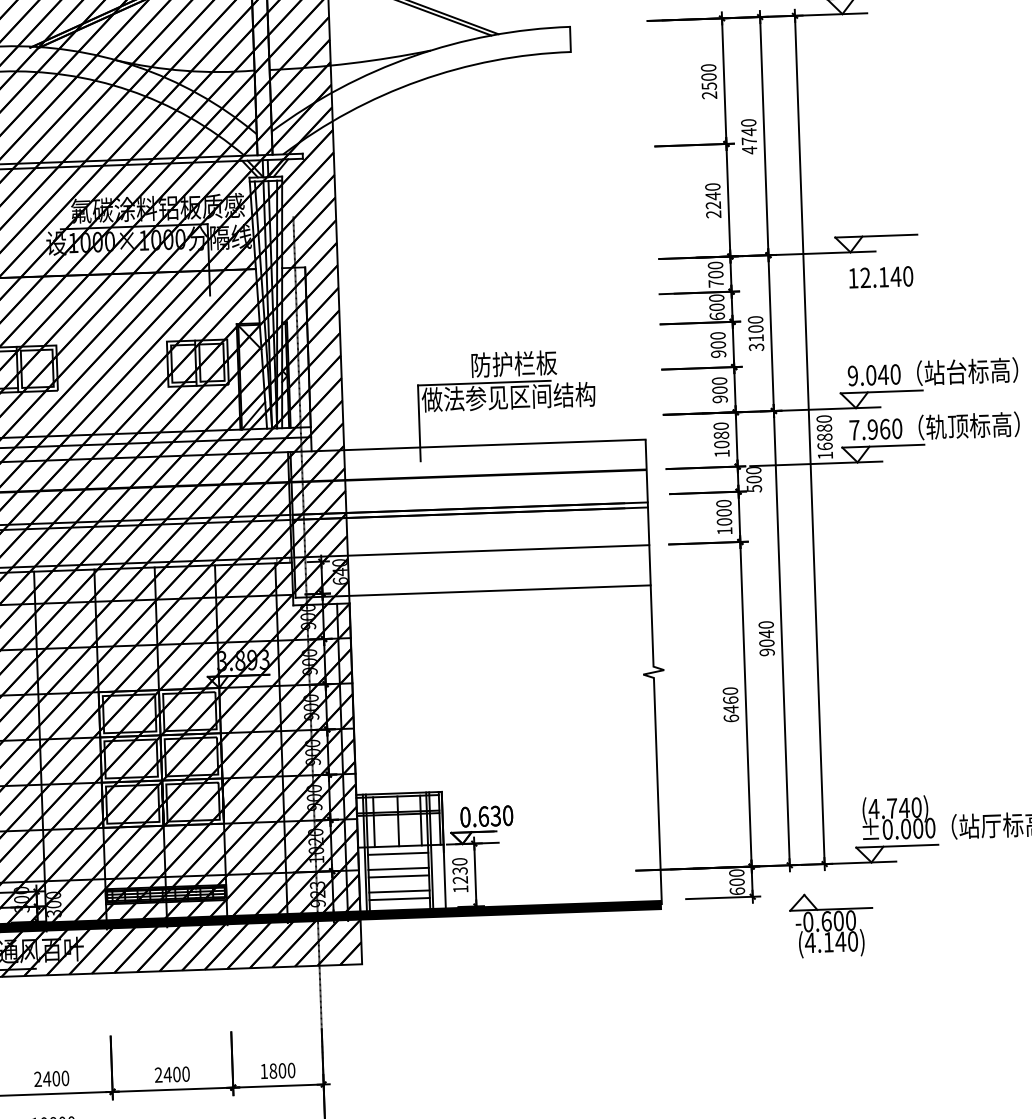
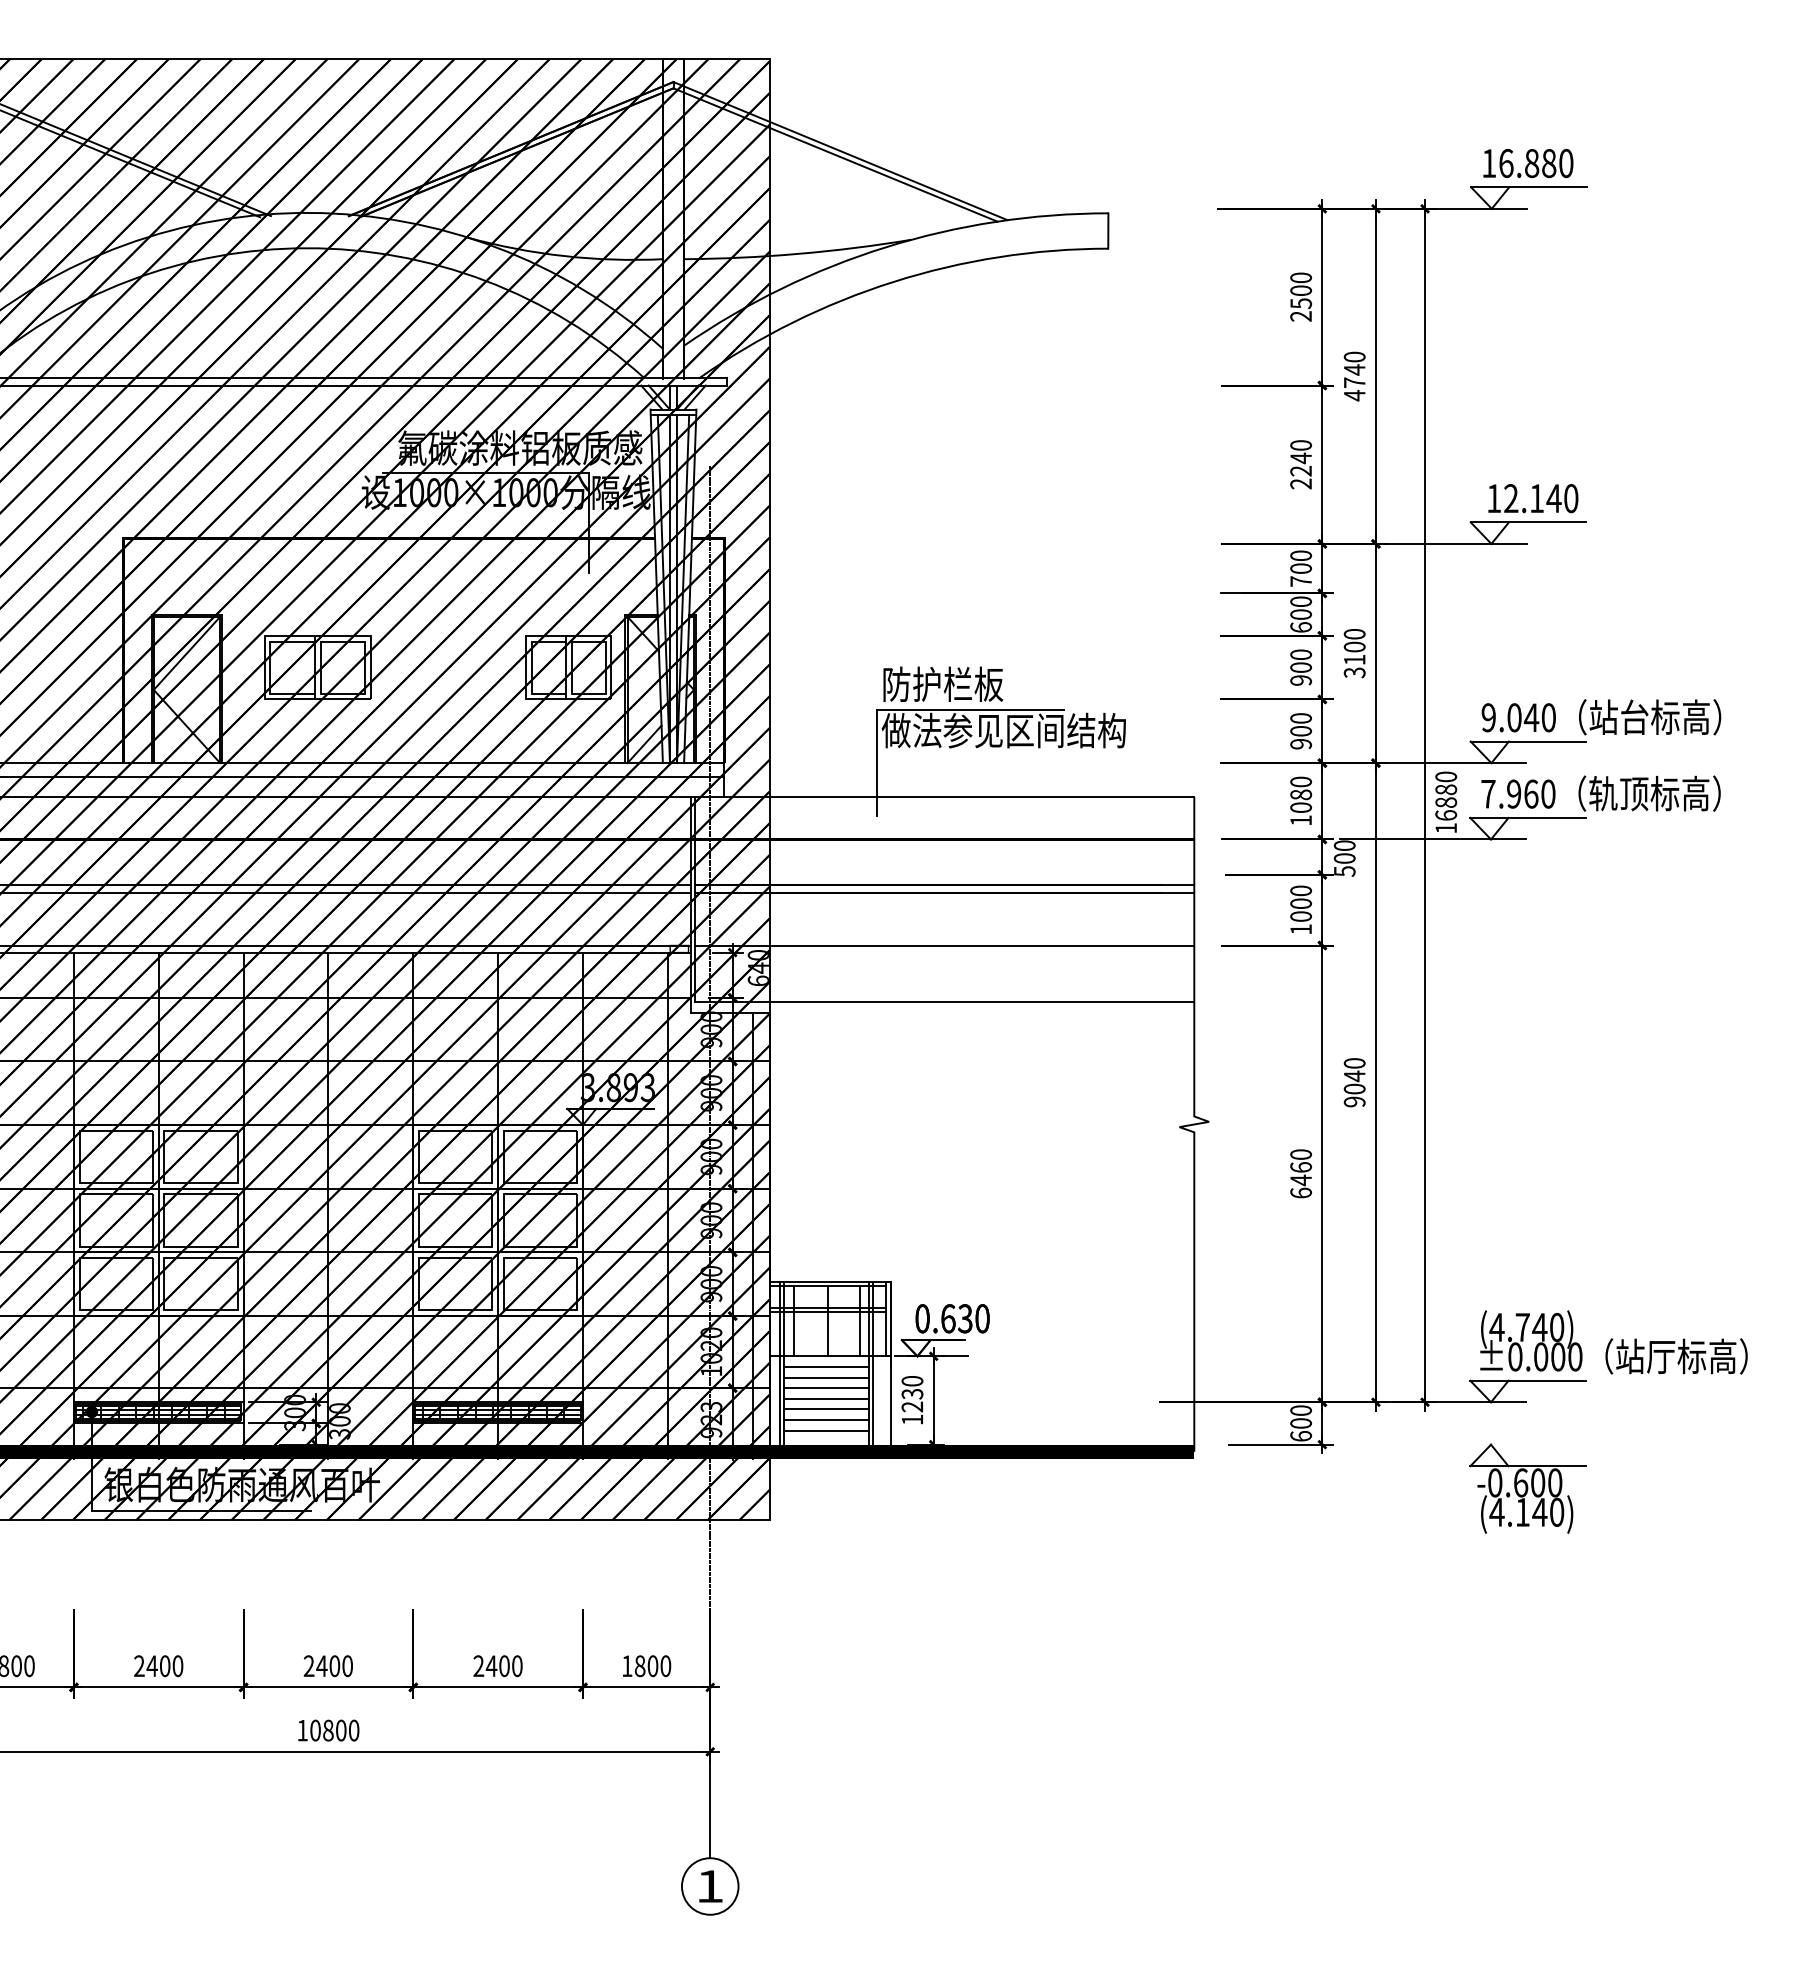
text: (881, 277) -> (1533, 498), moved
text: (514, 363) -> (943, 683), moved
line: (397, 861) -> (825, 1377), added
line: (398, 884) -> (825, 1409), added
part: (831, 925) -> (1527, 1488), moved

